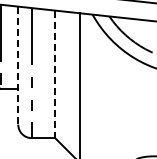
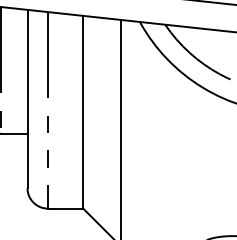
line: (18, 66) -> (27, 100), dashed -> solid
line: (55, 74) -> (83, 112), dashed -> solid

